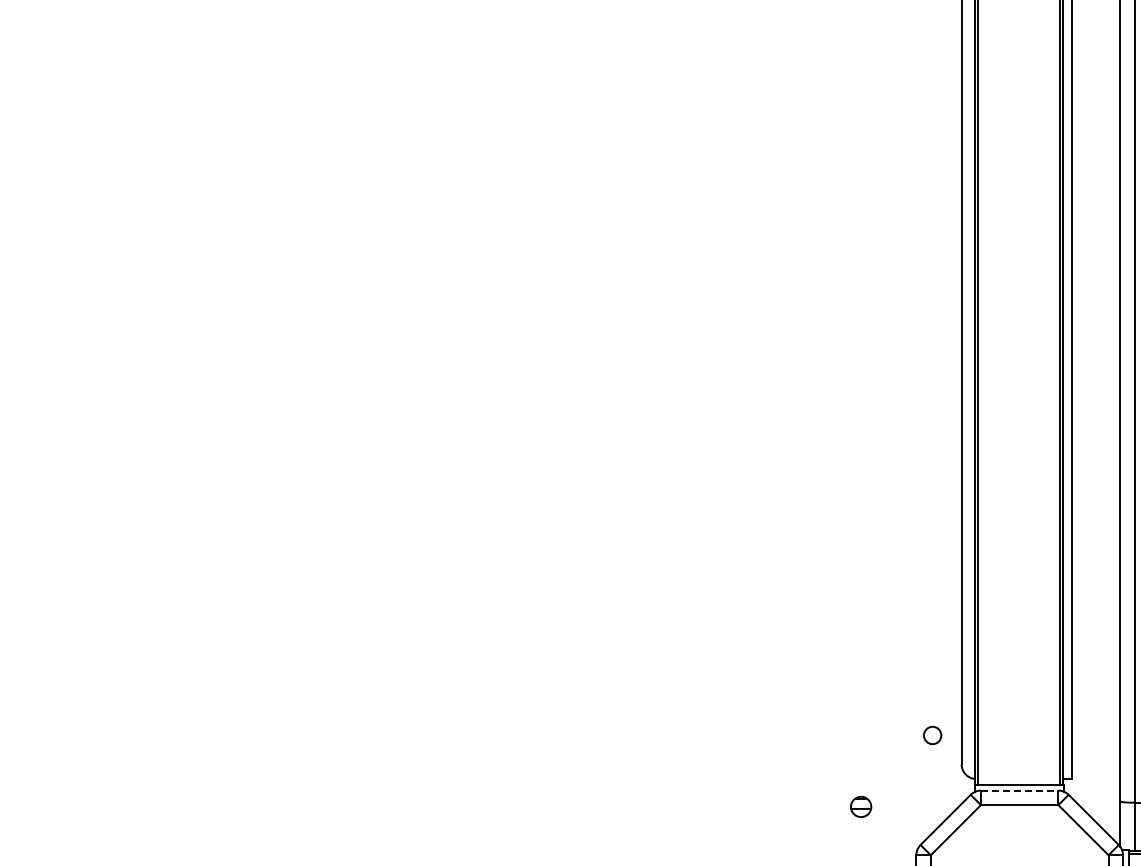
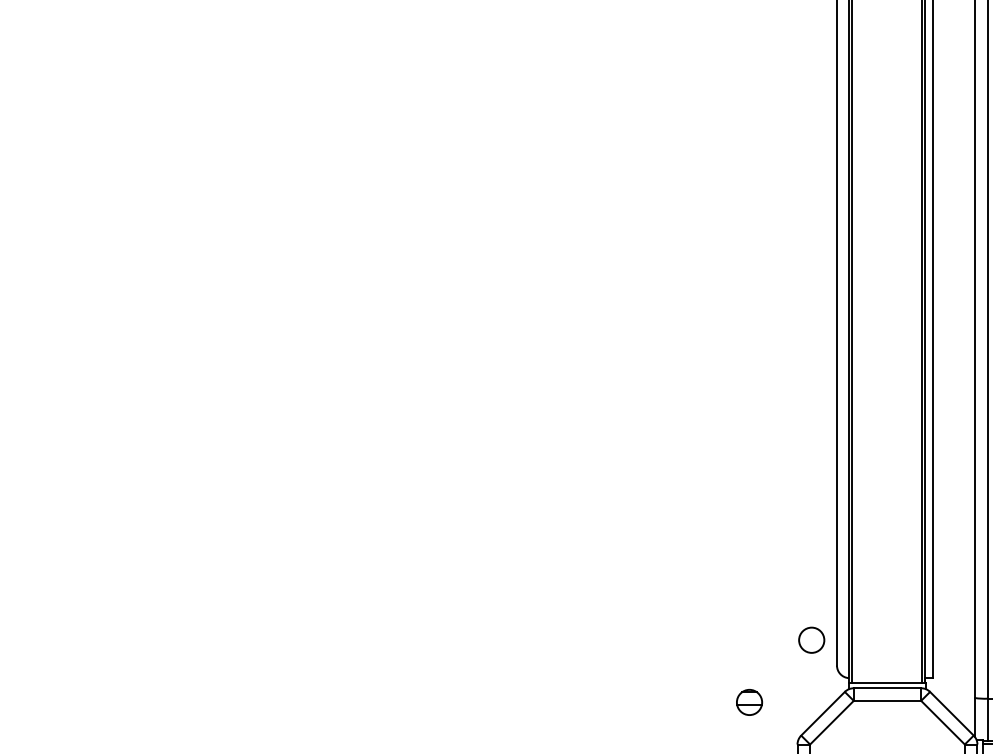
circle: (932, 734) -> (811, 639), size x1.67
line: (1019, 790) -> (887, 688), dashed -> solid
part: (860, 806) -> (748, 702), size x1.43

